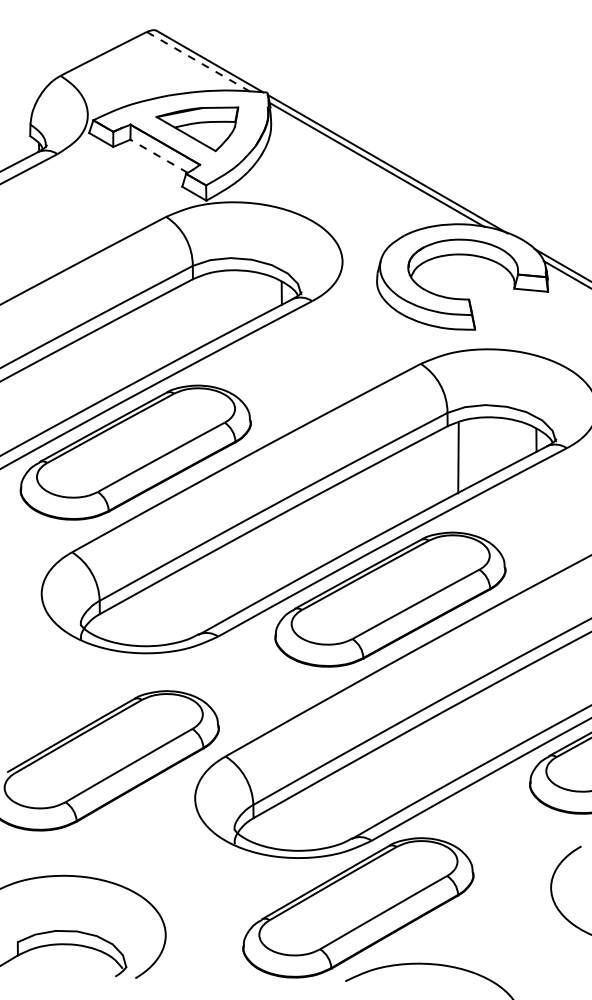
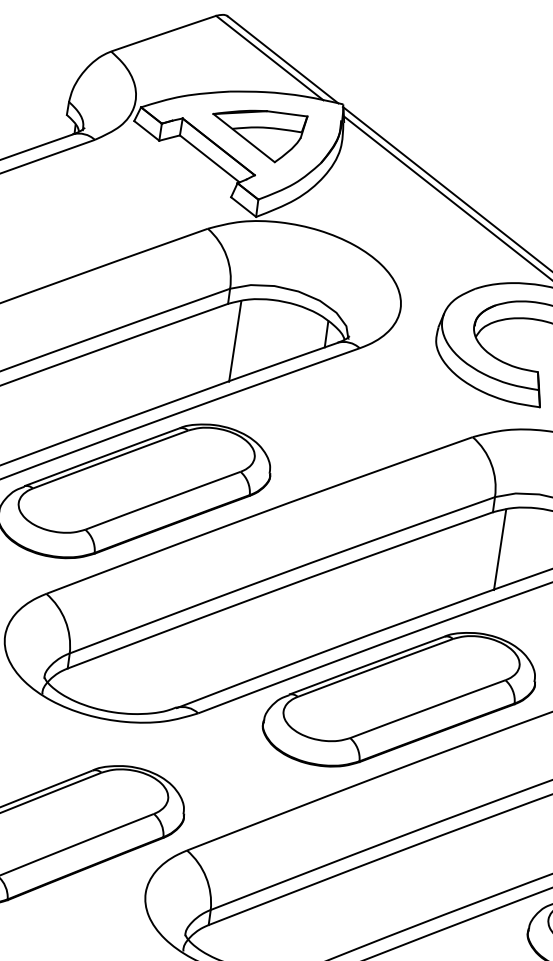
line: (198, 61) -> (269, 57), dashed -> solid
line: (158, 156) -> (209, 159), dashed -> solid
line: (203, 310) -> (234, 341), added

